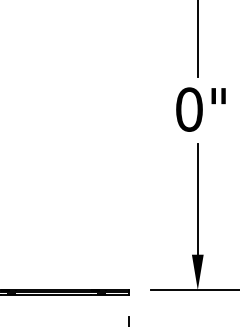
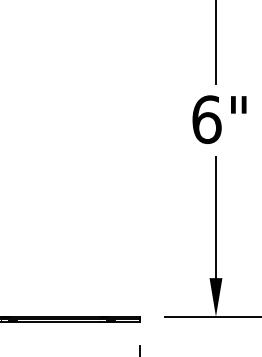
text: (189, 109) -> (206, 119), 0" -> 6"

